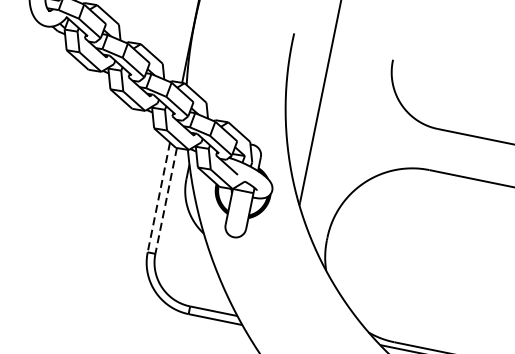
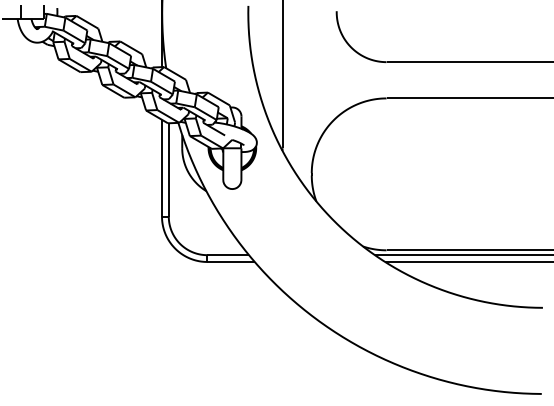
line: (159, 197) -> (162, 168), dashed -> solid
line: (165, 200) -> (168, 169), dashed -> solid

